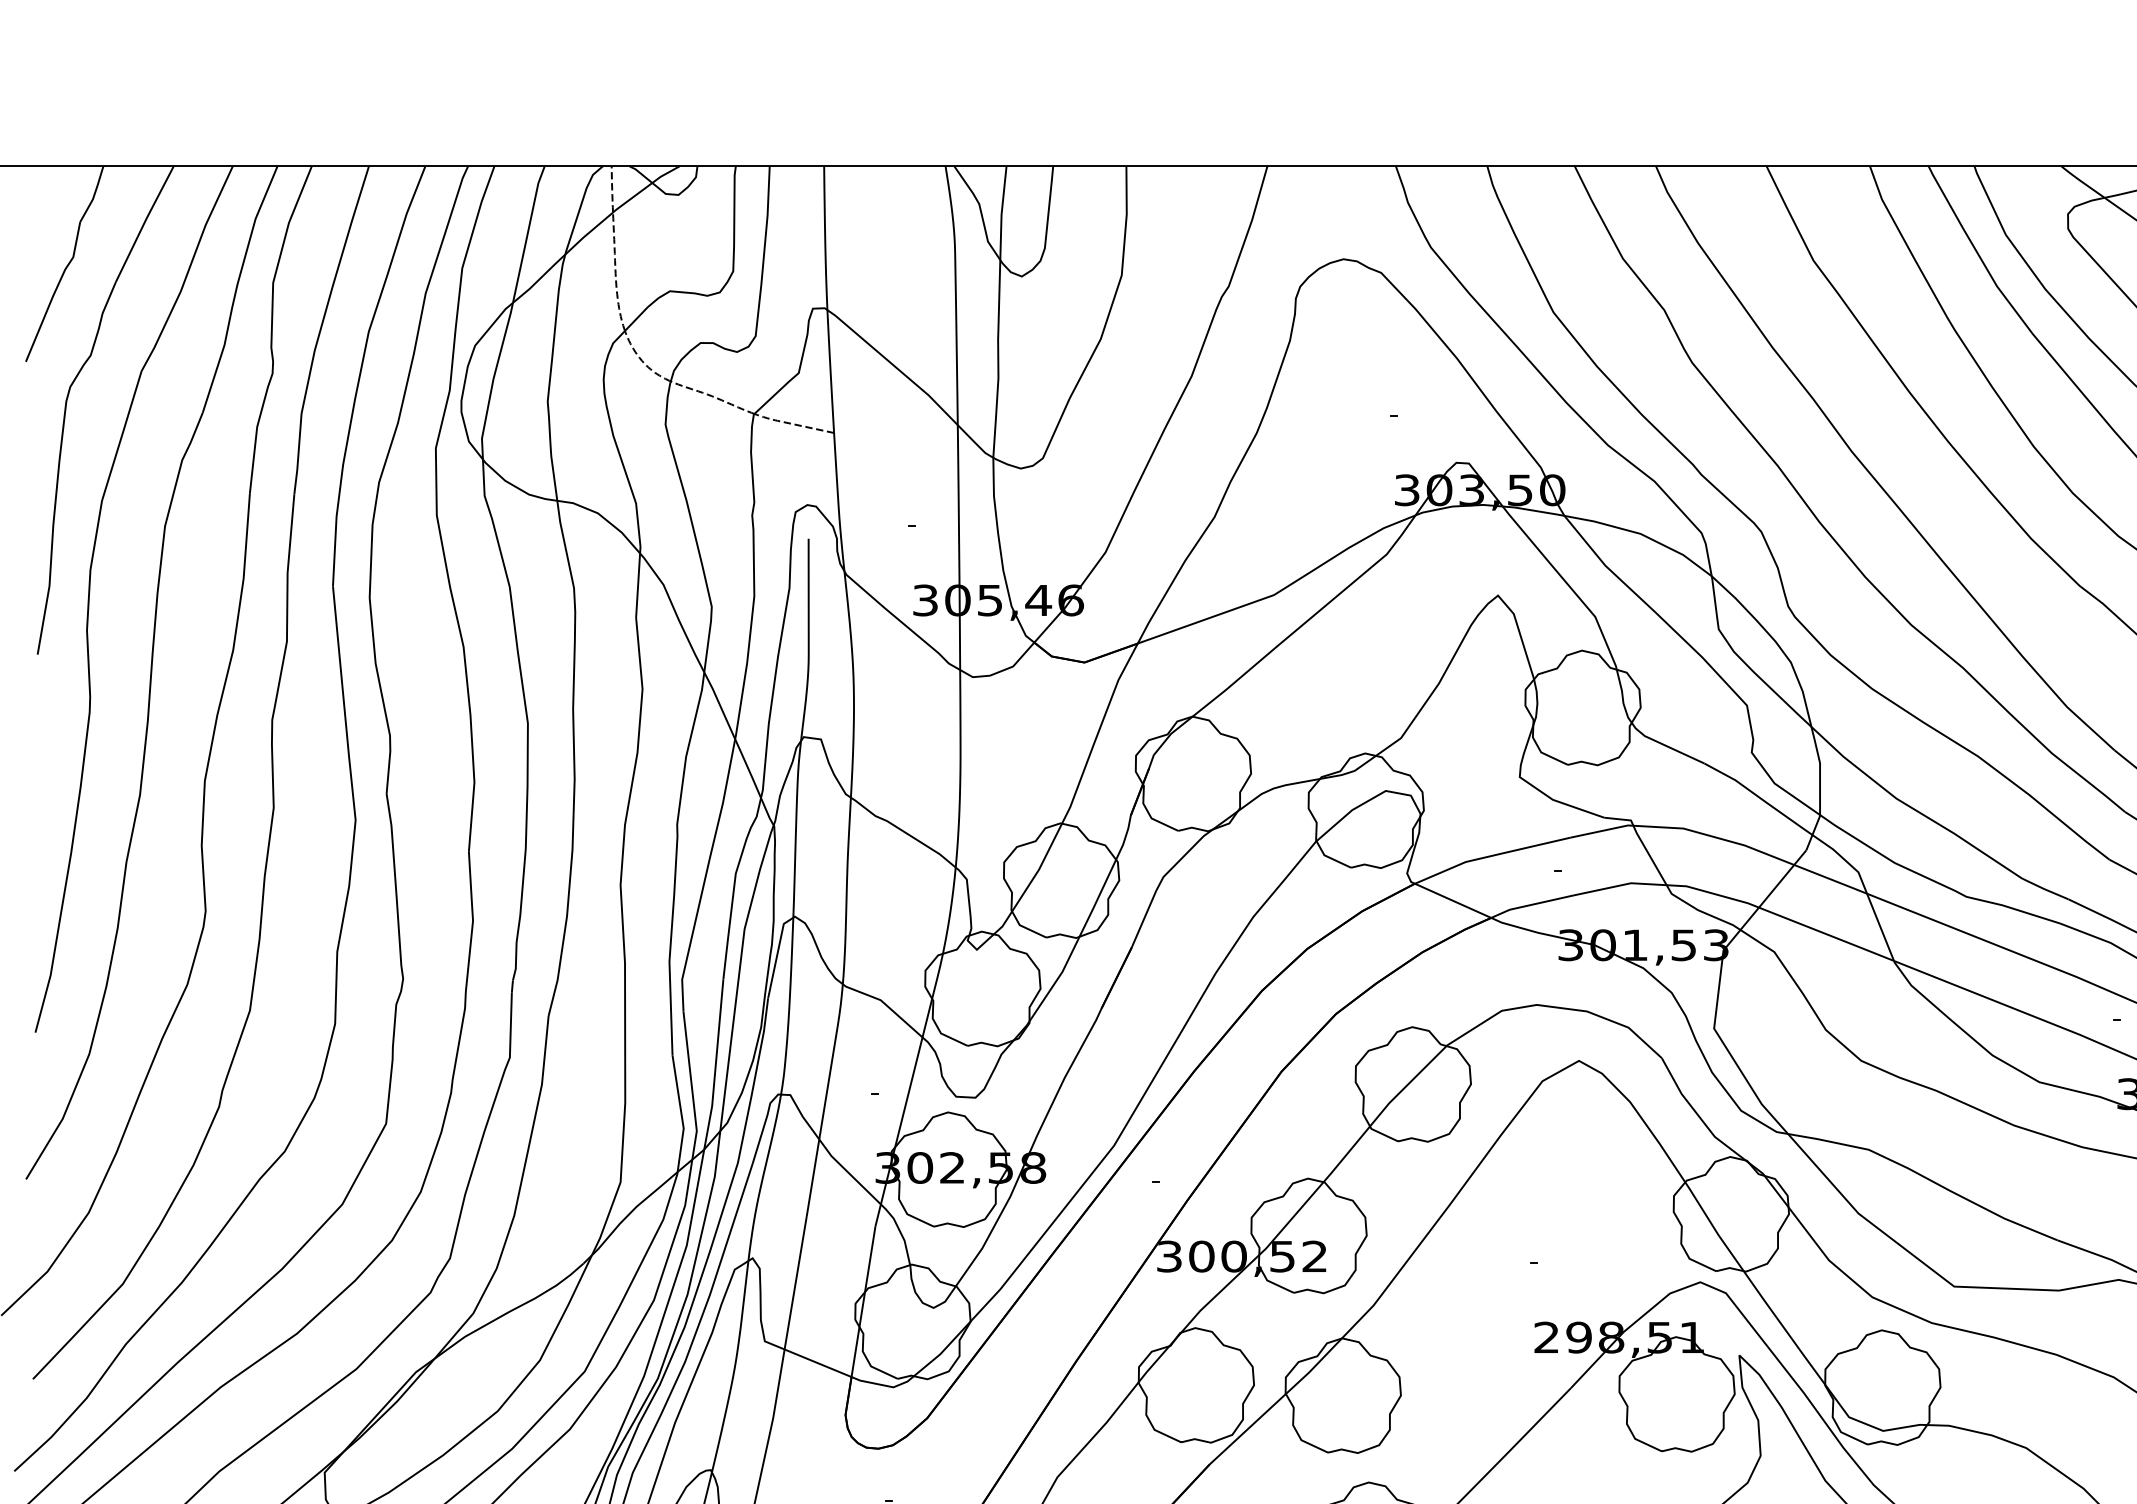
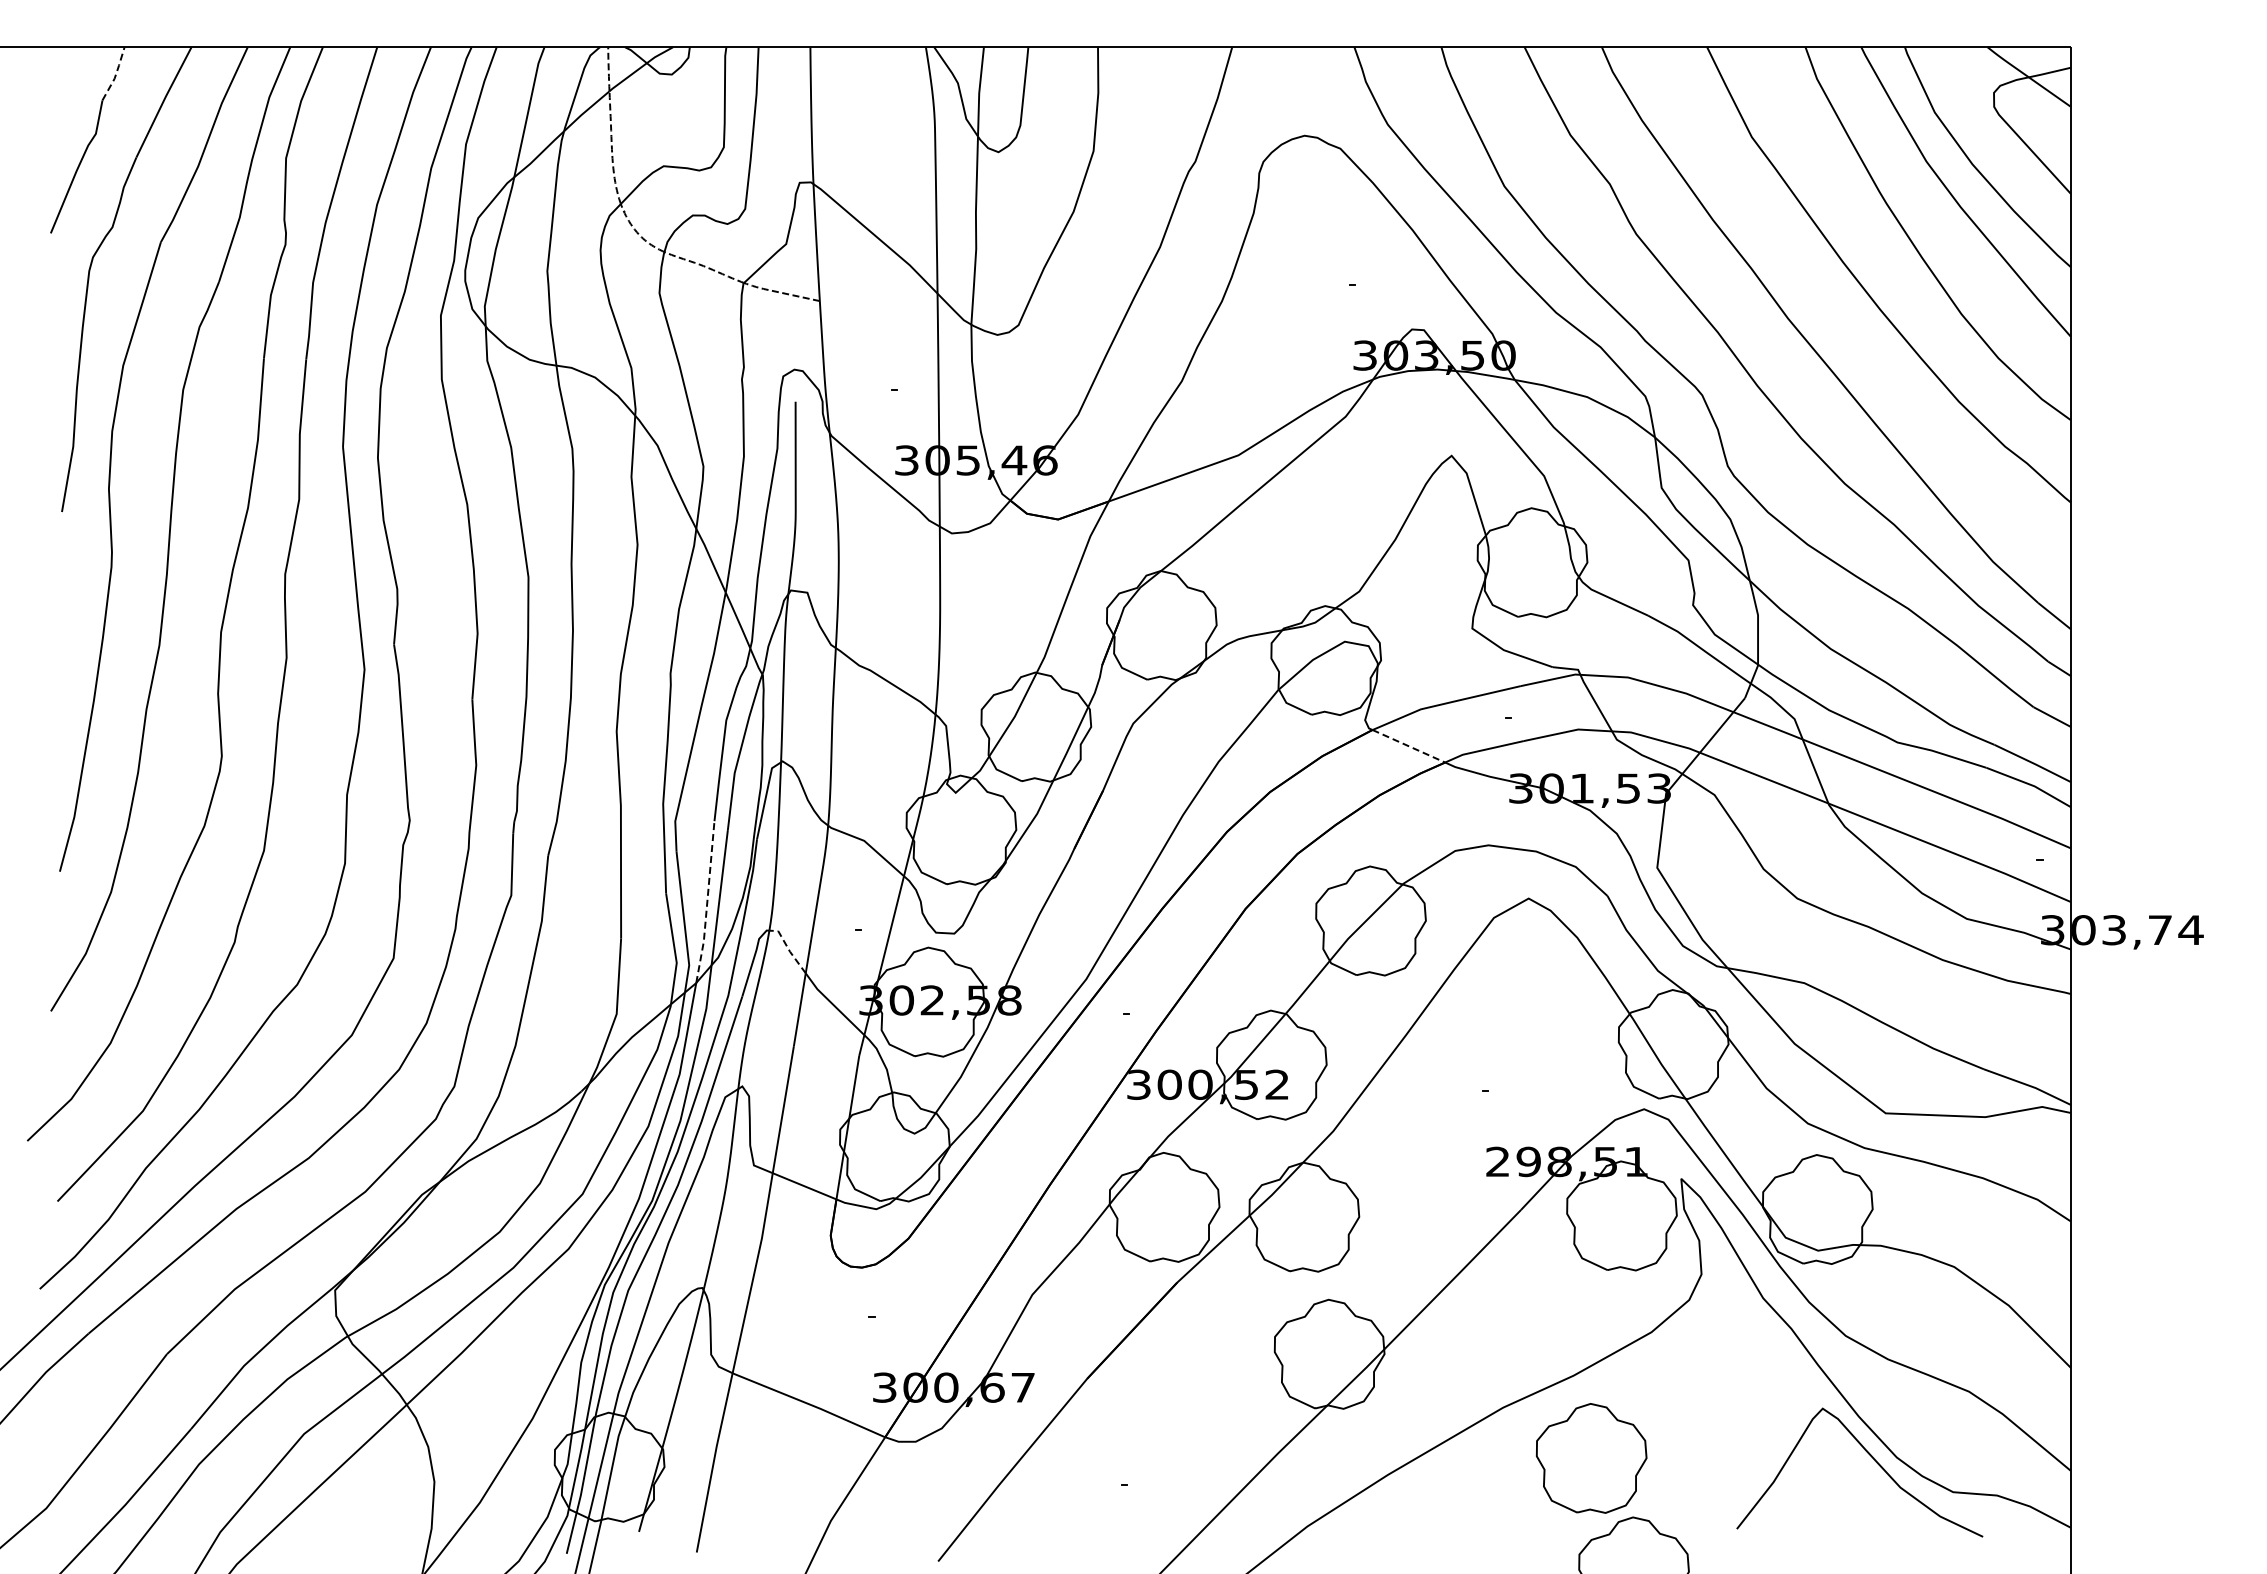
line: (94, 194) -> (116, 74), solid -> dashed
line: (1452, 901) -> (1408, 746), solid -> dashed
line: (716, 1065) -> (707, 902), solid -> dashed
line: (801, 1114) -> (788, 949), solid -> dashed

